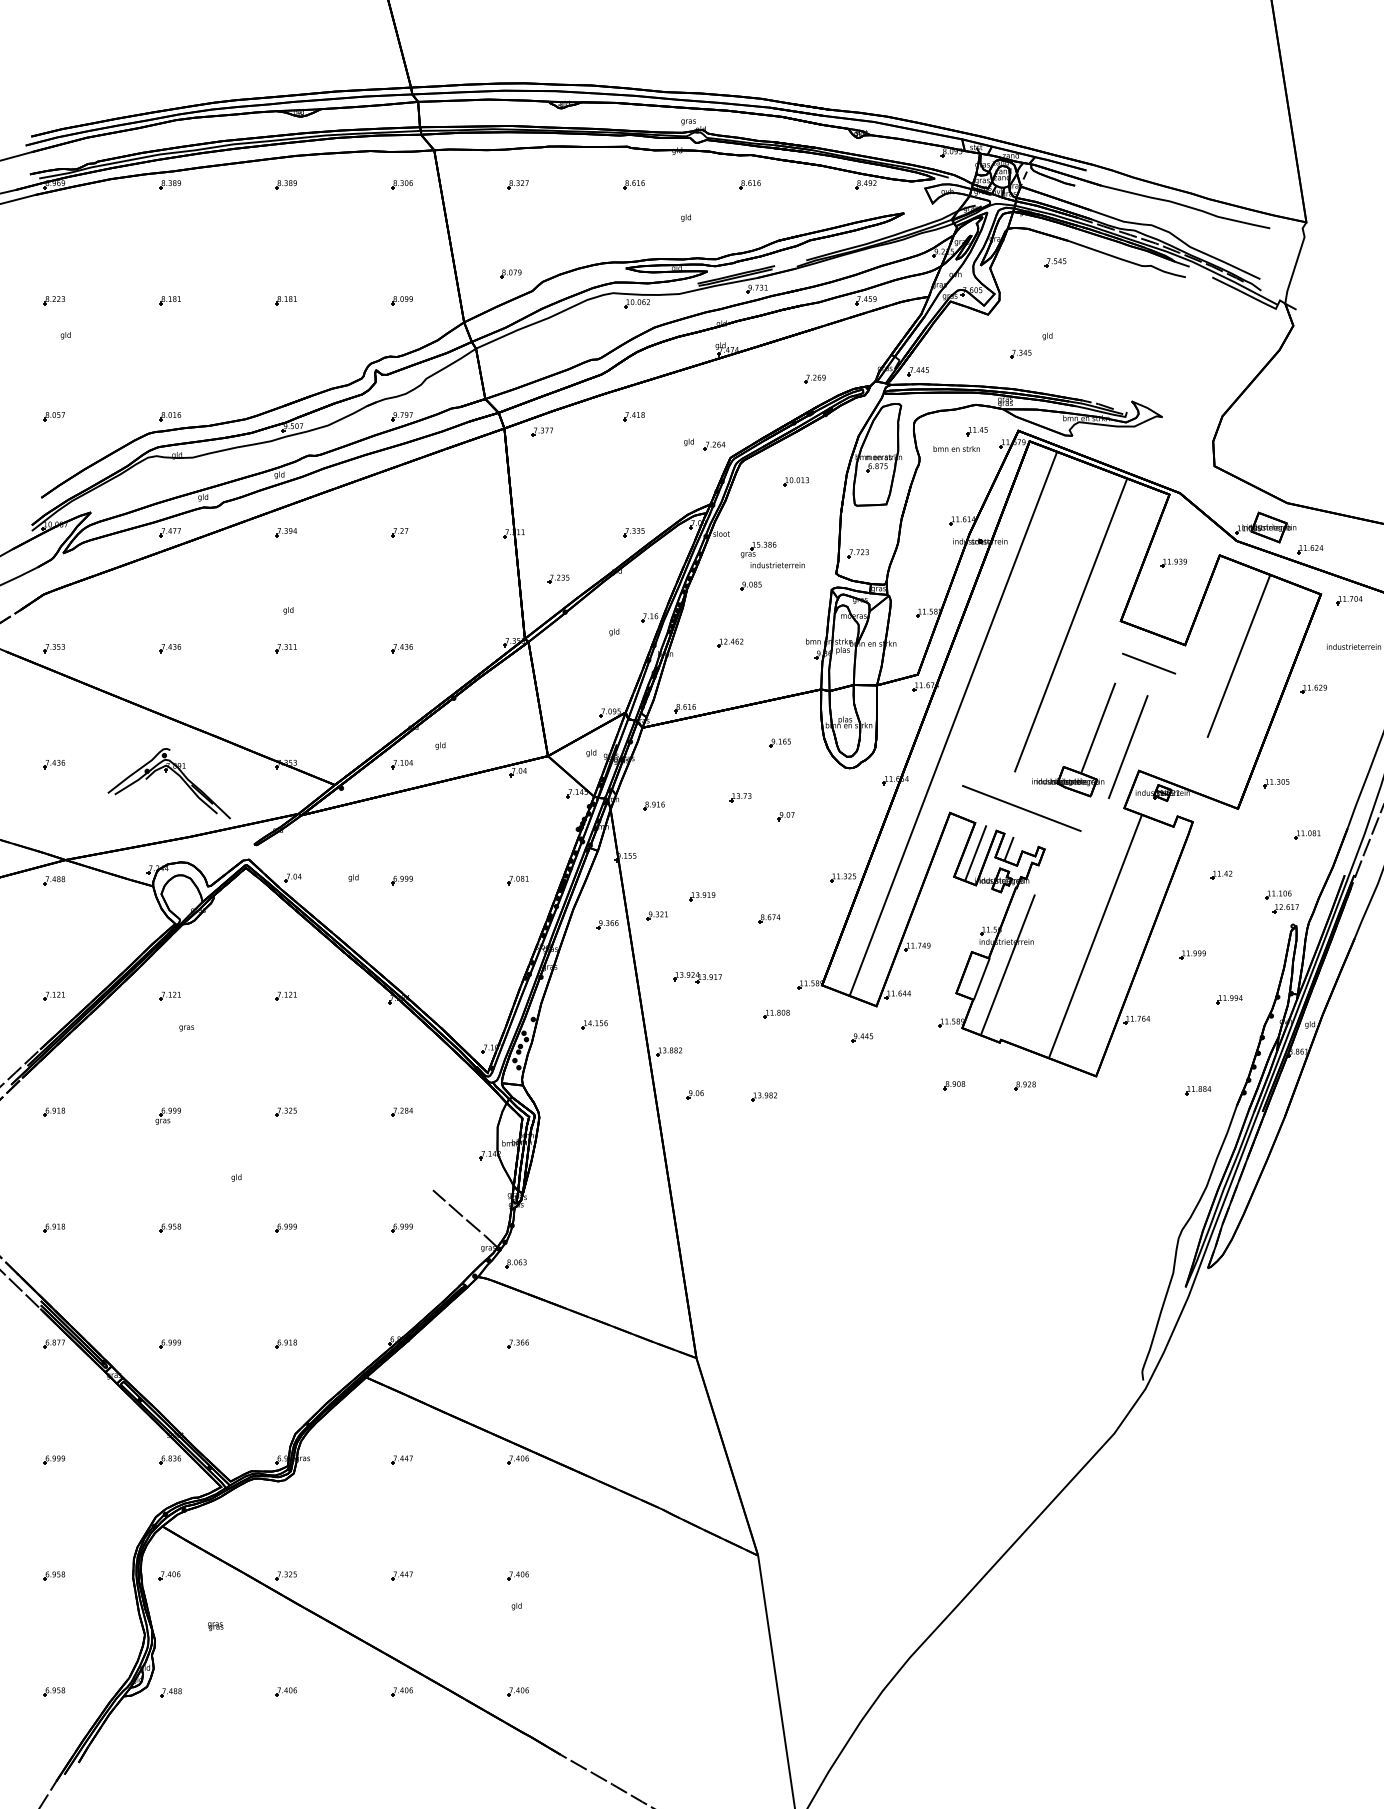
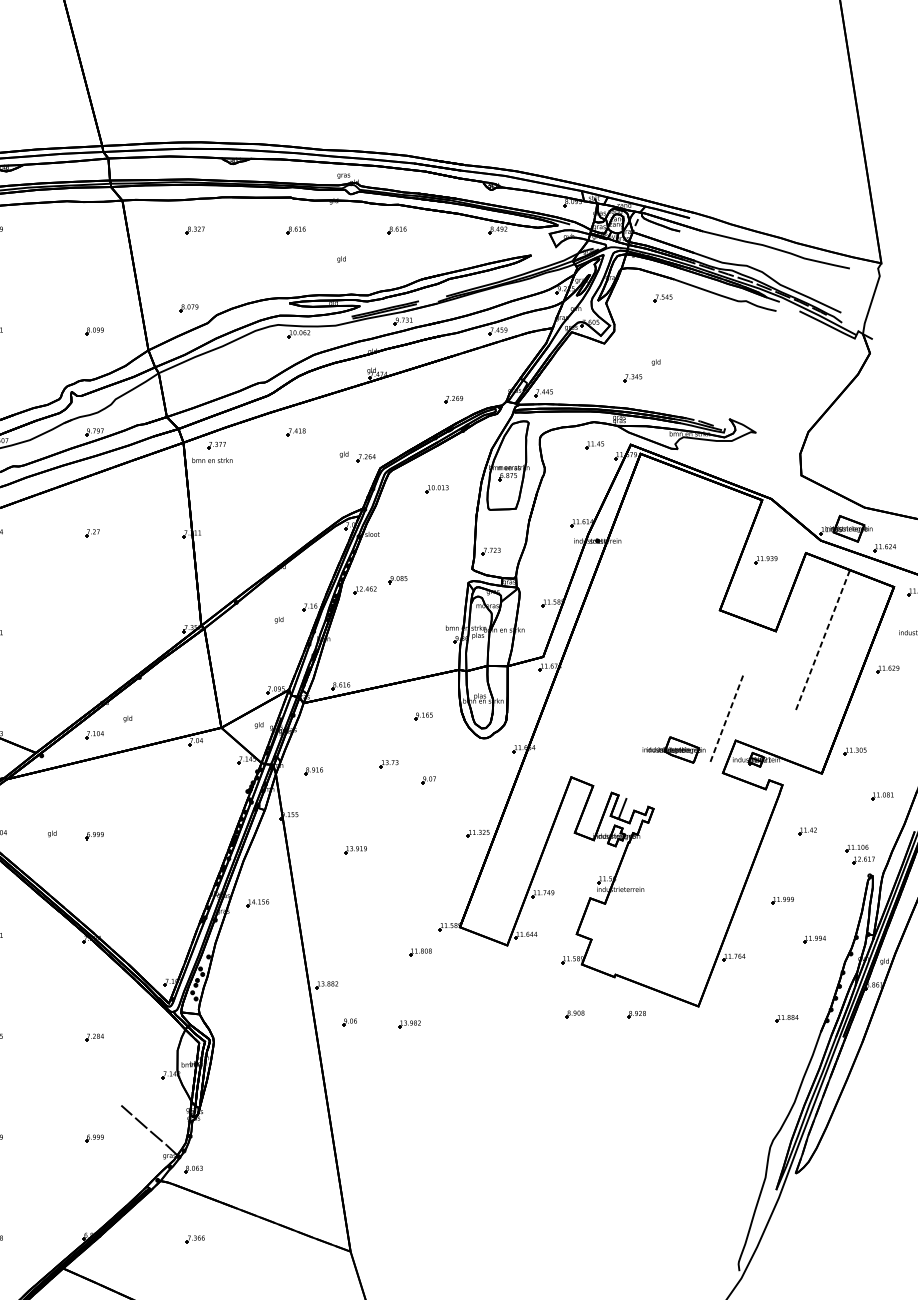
part: (401, 184) -> (93, 230), removed
text: (956, 448) -> (212, 460), moved
part: (633, 532) -> (295, 533), removed
part: (771, 547) -> (415, 546), removed
part: (558, 578) -> (230, 573), removed
line: (1071, 625) -> (676, 614), removed
part: (730, 642) -> (365, 589), moved
part: (401, 648) -> (93, 634), removed
line: (1239, 656) -> (823, 641), solid -> dashed
line: (1149, 663) -> (744, 647), removed
line: (952, 723) -> (573, 699), removed
line: (1098, 727) -> (700, 702), removed
line: (1128, 747) -> (726, 720), solid -> dashed
line: (1021, 808) -> (633, 773), removed
line: (975, 853) -> (593, 812), removed
part: (517, 880) -> (194, 836), removed
part: (656, 915) -> (315, 866), removed
part: (769, 918) -> (414, 869), removed
part: (607, 924) -> (273, 874), removed
line: (1095, 936) -> (697, 884), removed
line: (1007, 965) -> (621, 909), removed
part: (697, 977) -> (351, 920), removed
line: (981, 978) -> (598, 921), removed
part: (594, 1024) -> (257, 903), moved
part: (862, 1037) -> (495, 972), removed

